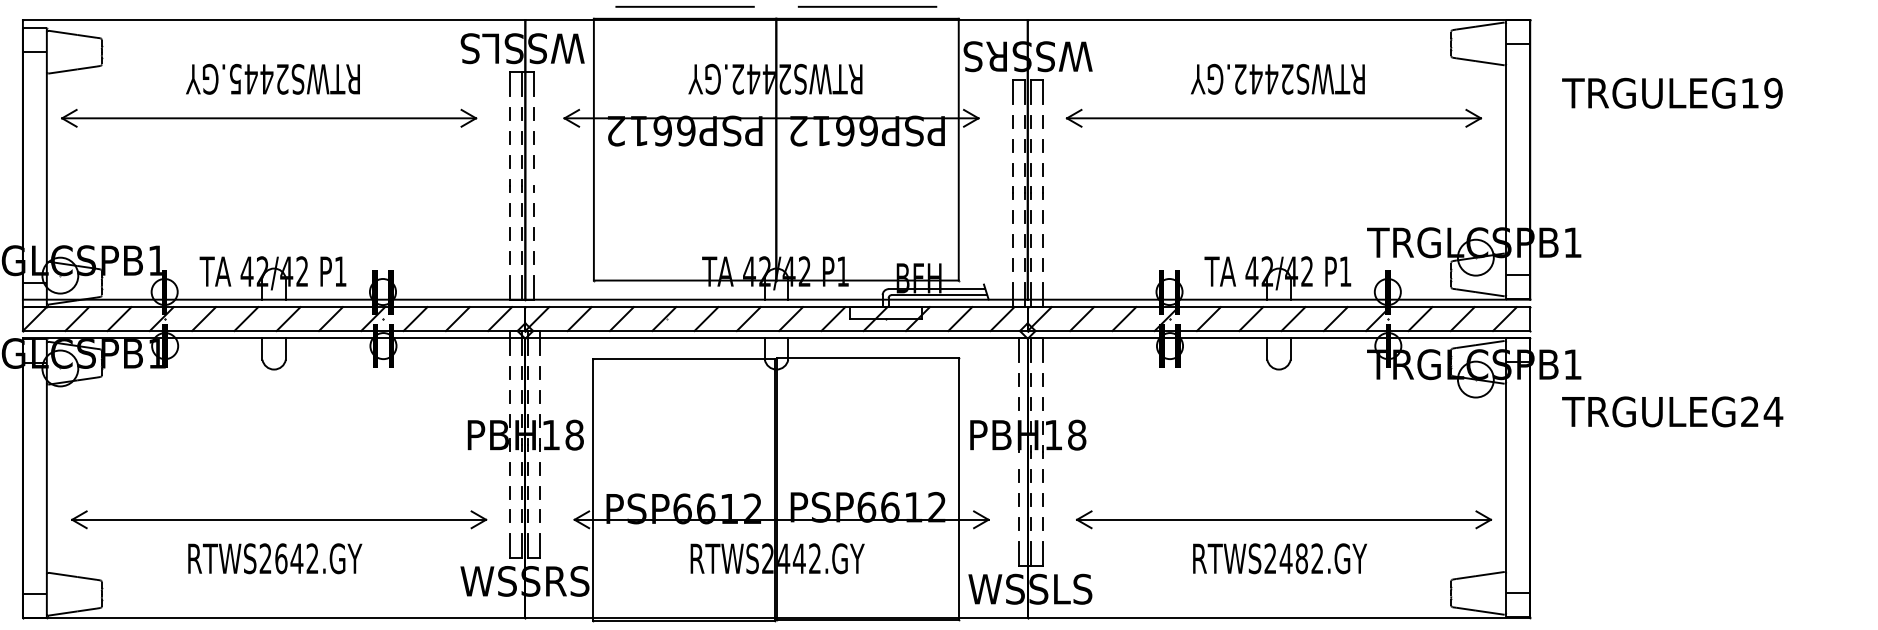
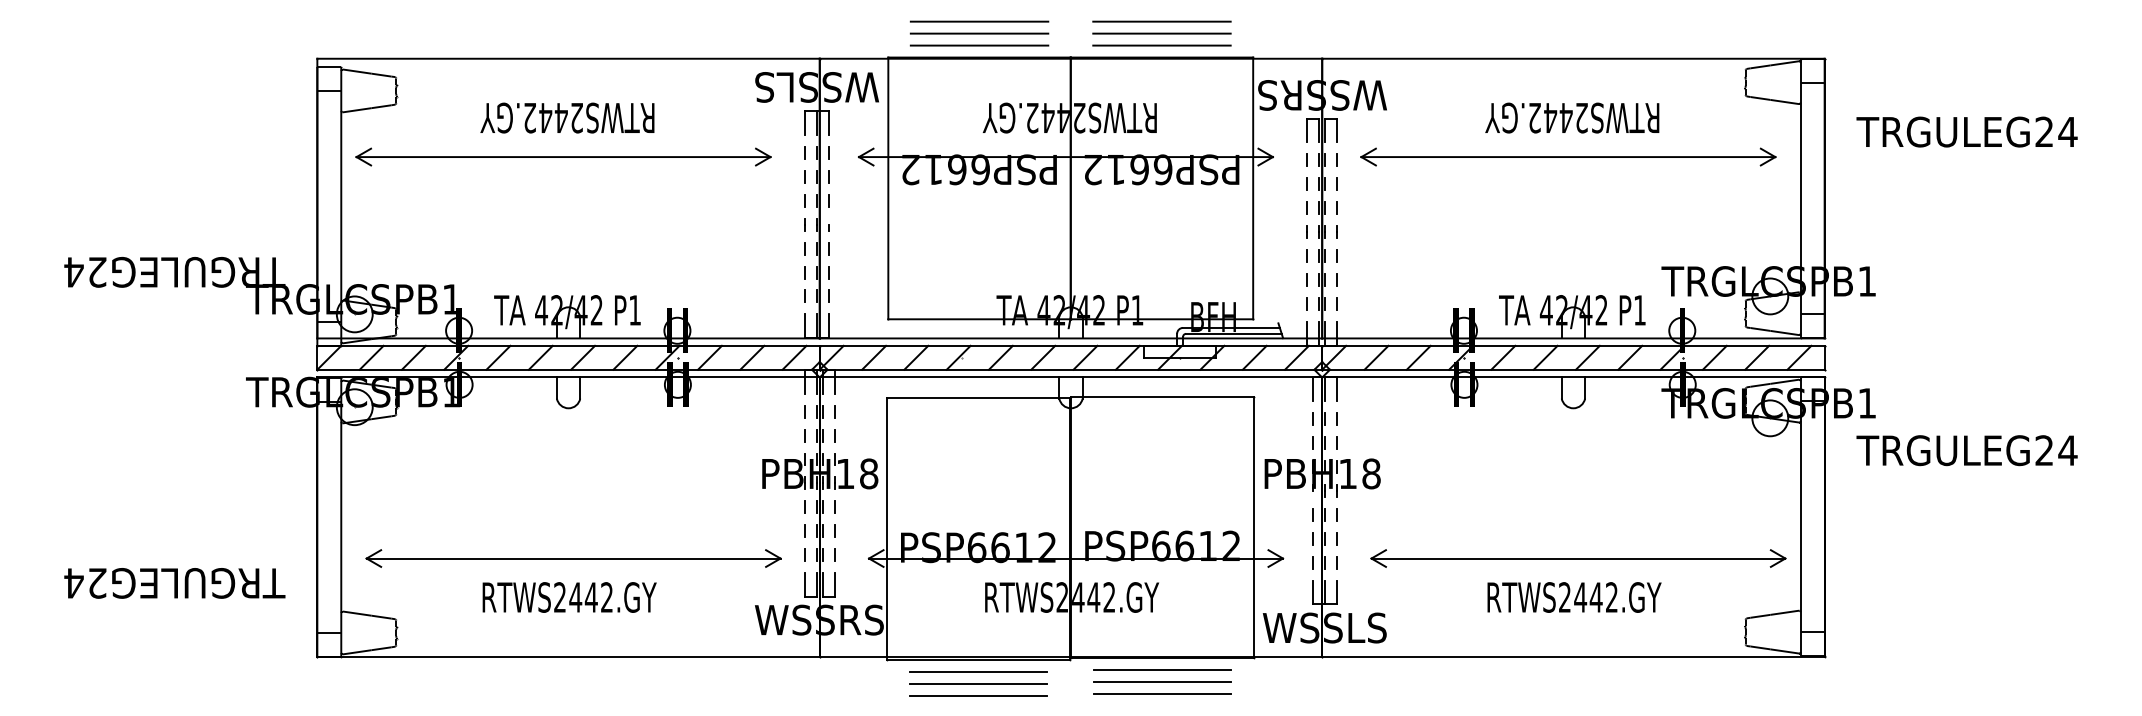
text: (235, 78) -> (529, 117), RTWS2445.GY -> RTWS2442.GY
text: (1762, 92) -> (2056, 131), TRGULEG19 -> TRGULEG24
text: (281, 558) -> (575, 597), RTWS2642.GY -> RTWS2442.GY
text: (1301, 558) -> (1595, 597), RTWS2482.GY -> RTWS2442.GY

